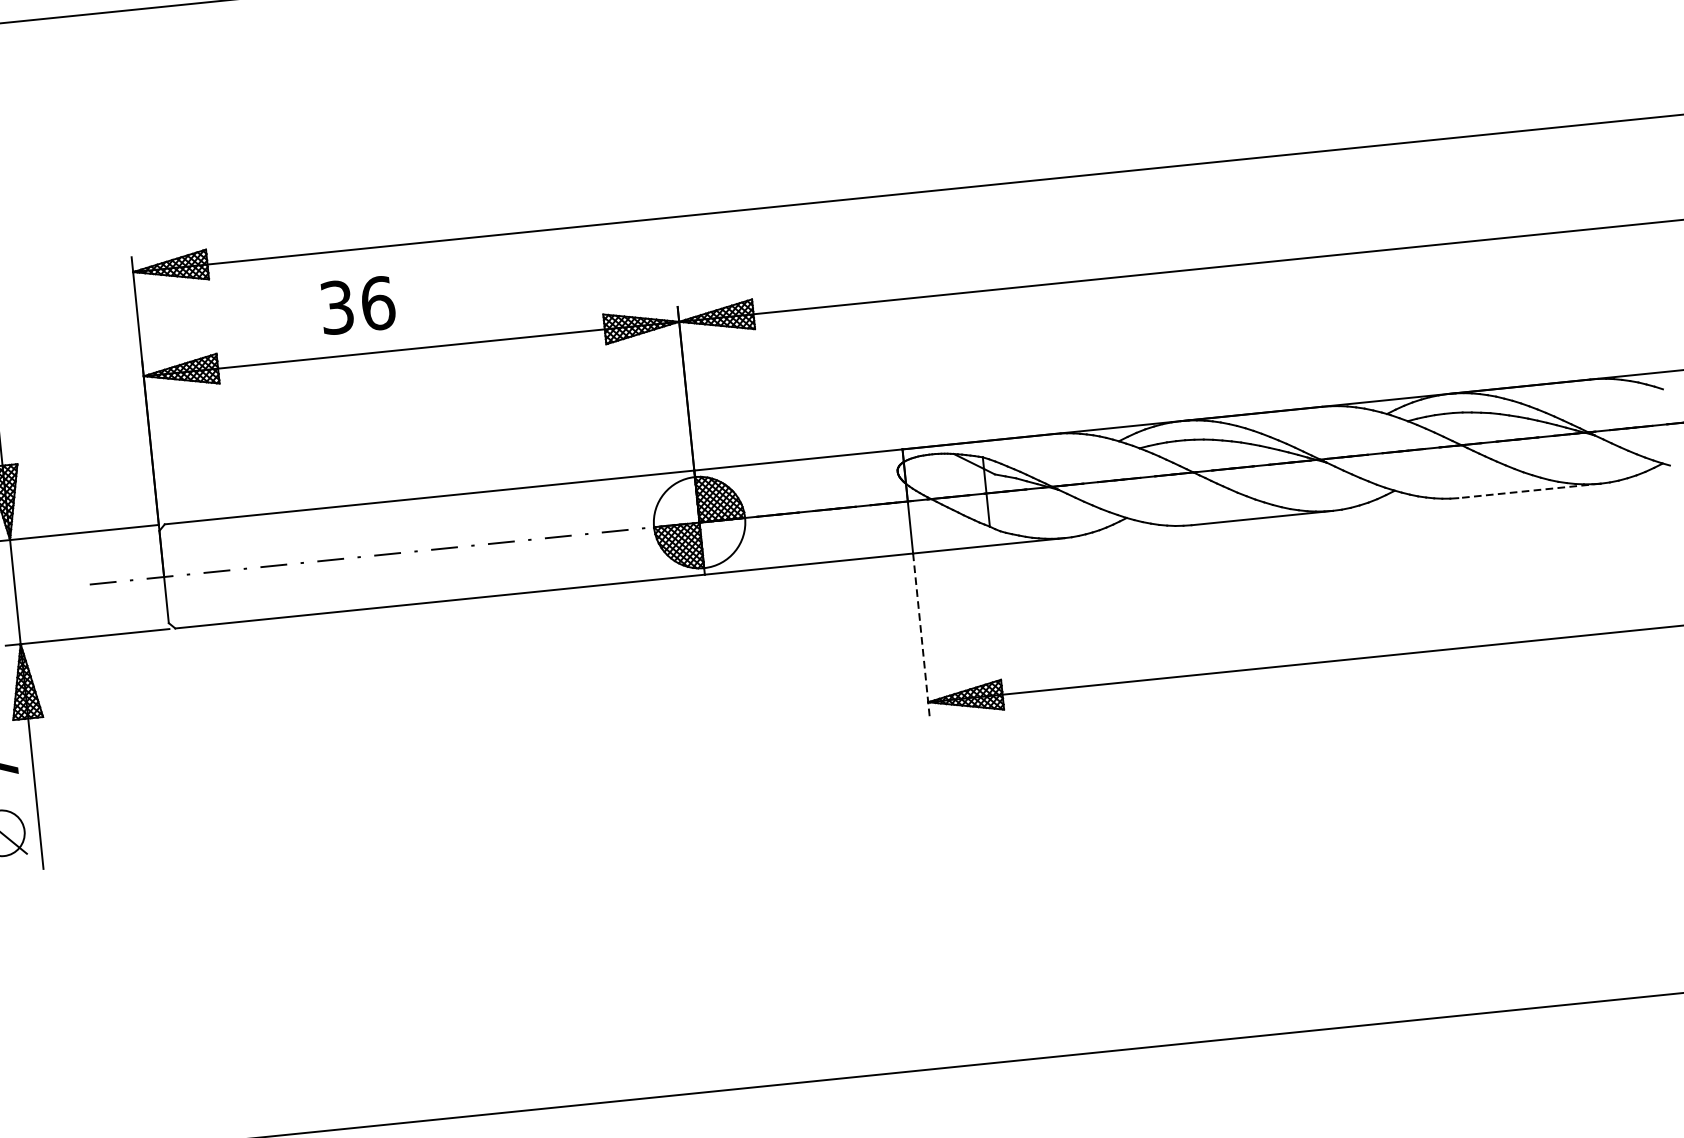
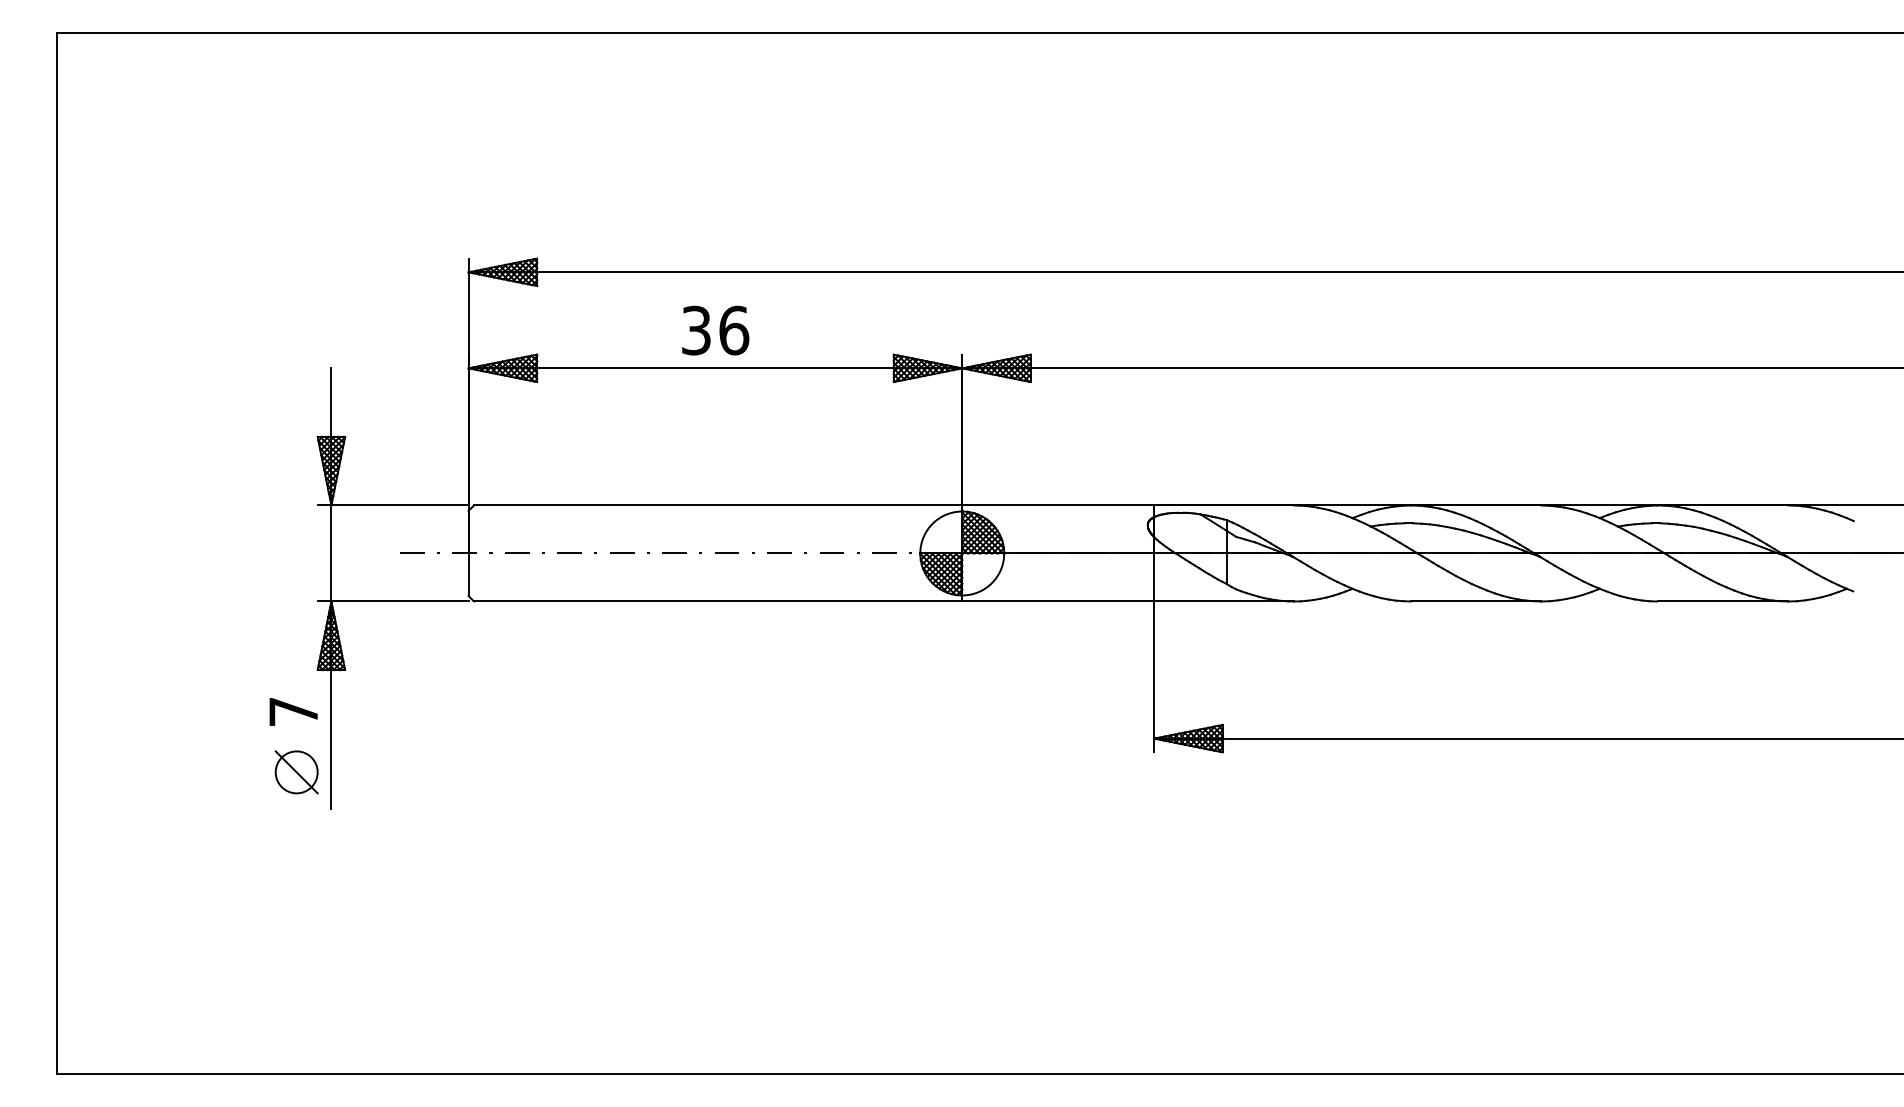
text: (357, 305) -> (715, 330), moved
line: (1529, 490) -> (1722, 601), dashed -> solid
line: (921, 635) -> (1154, 677), dashed -> solid

